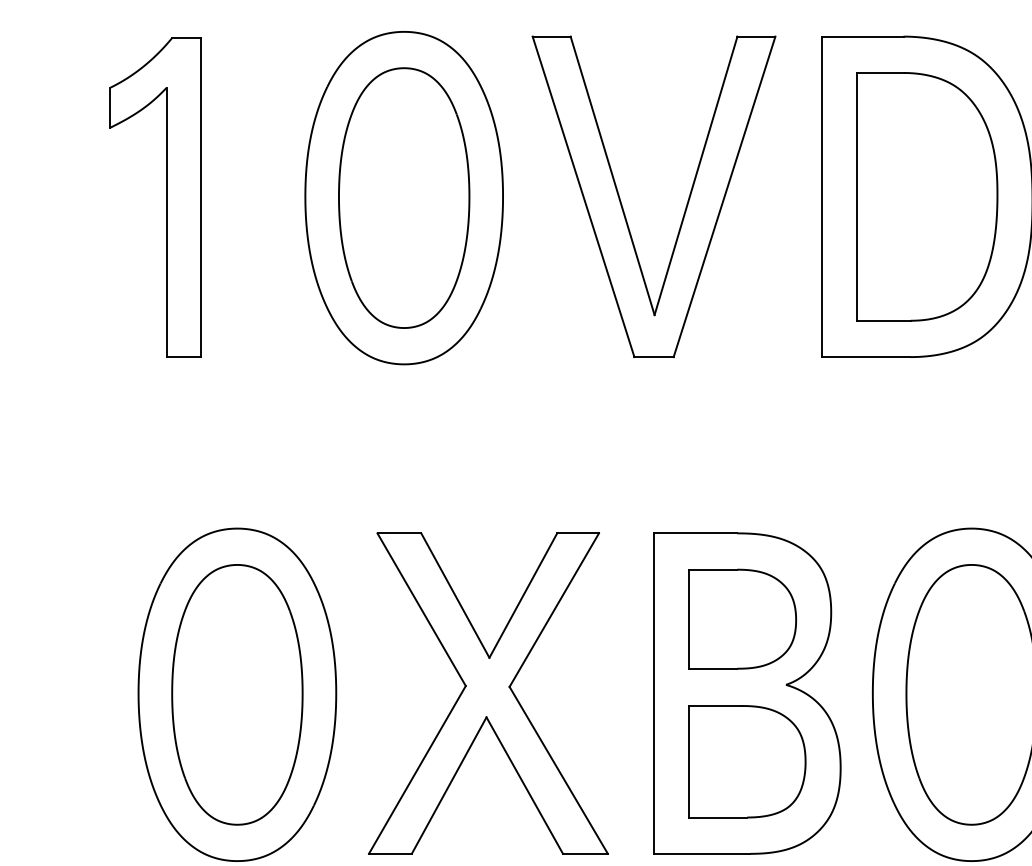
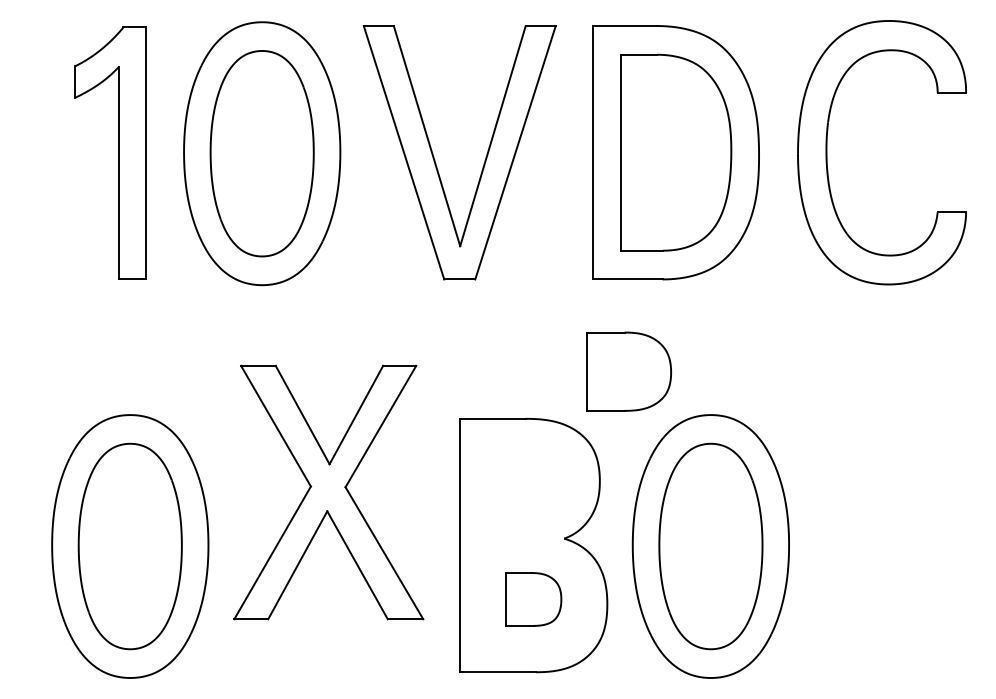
part: (165, 196) -> (118, 152), moved
part: (742, 618) -> (628, 371), moved
part: (488, 693) -> (328, 492), moved
part: (747, 761) -> (533, 599), size x0.6

